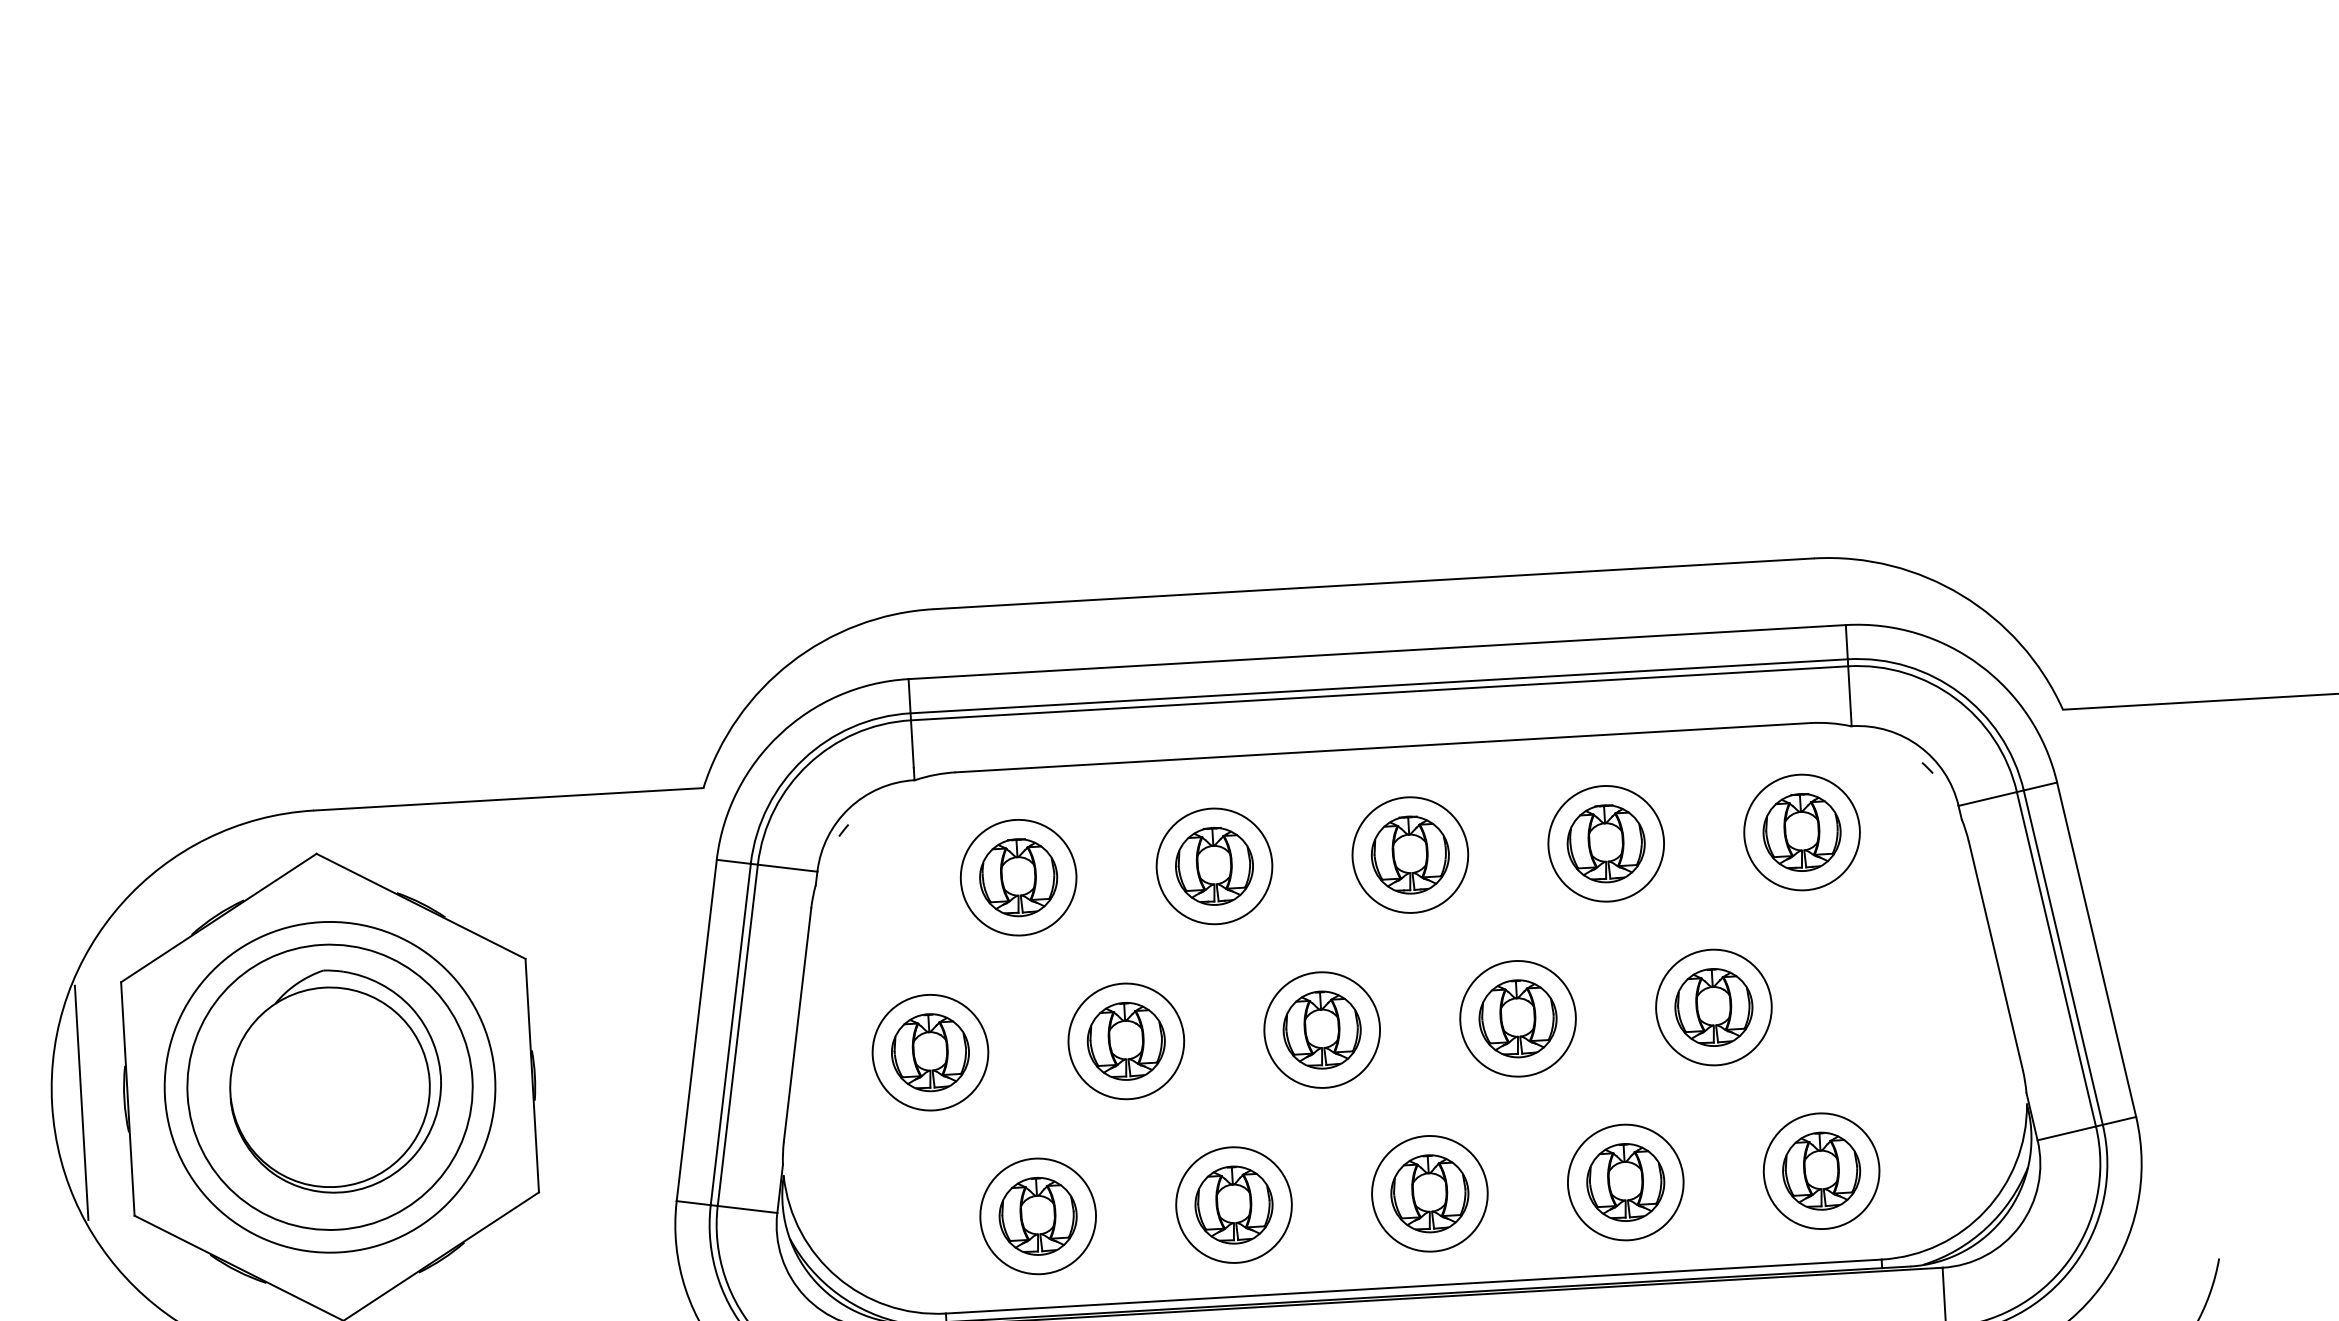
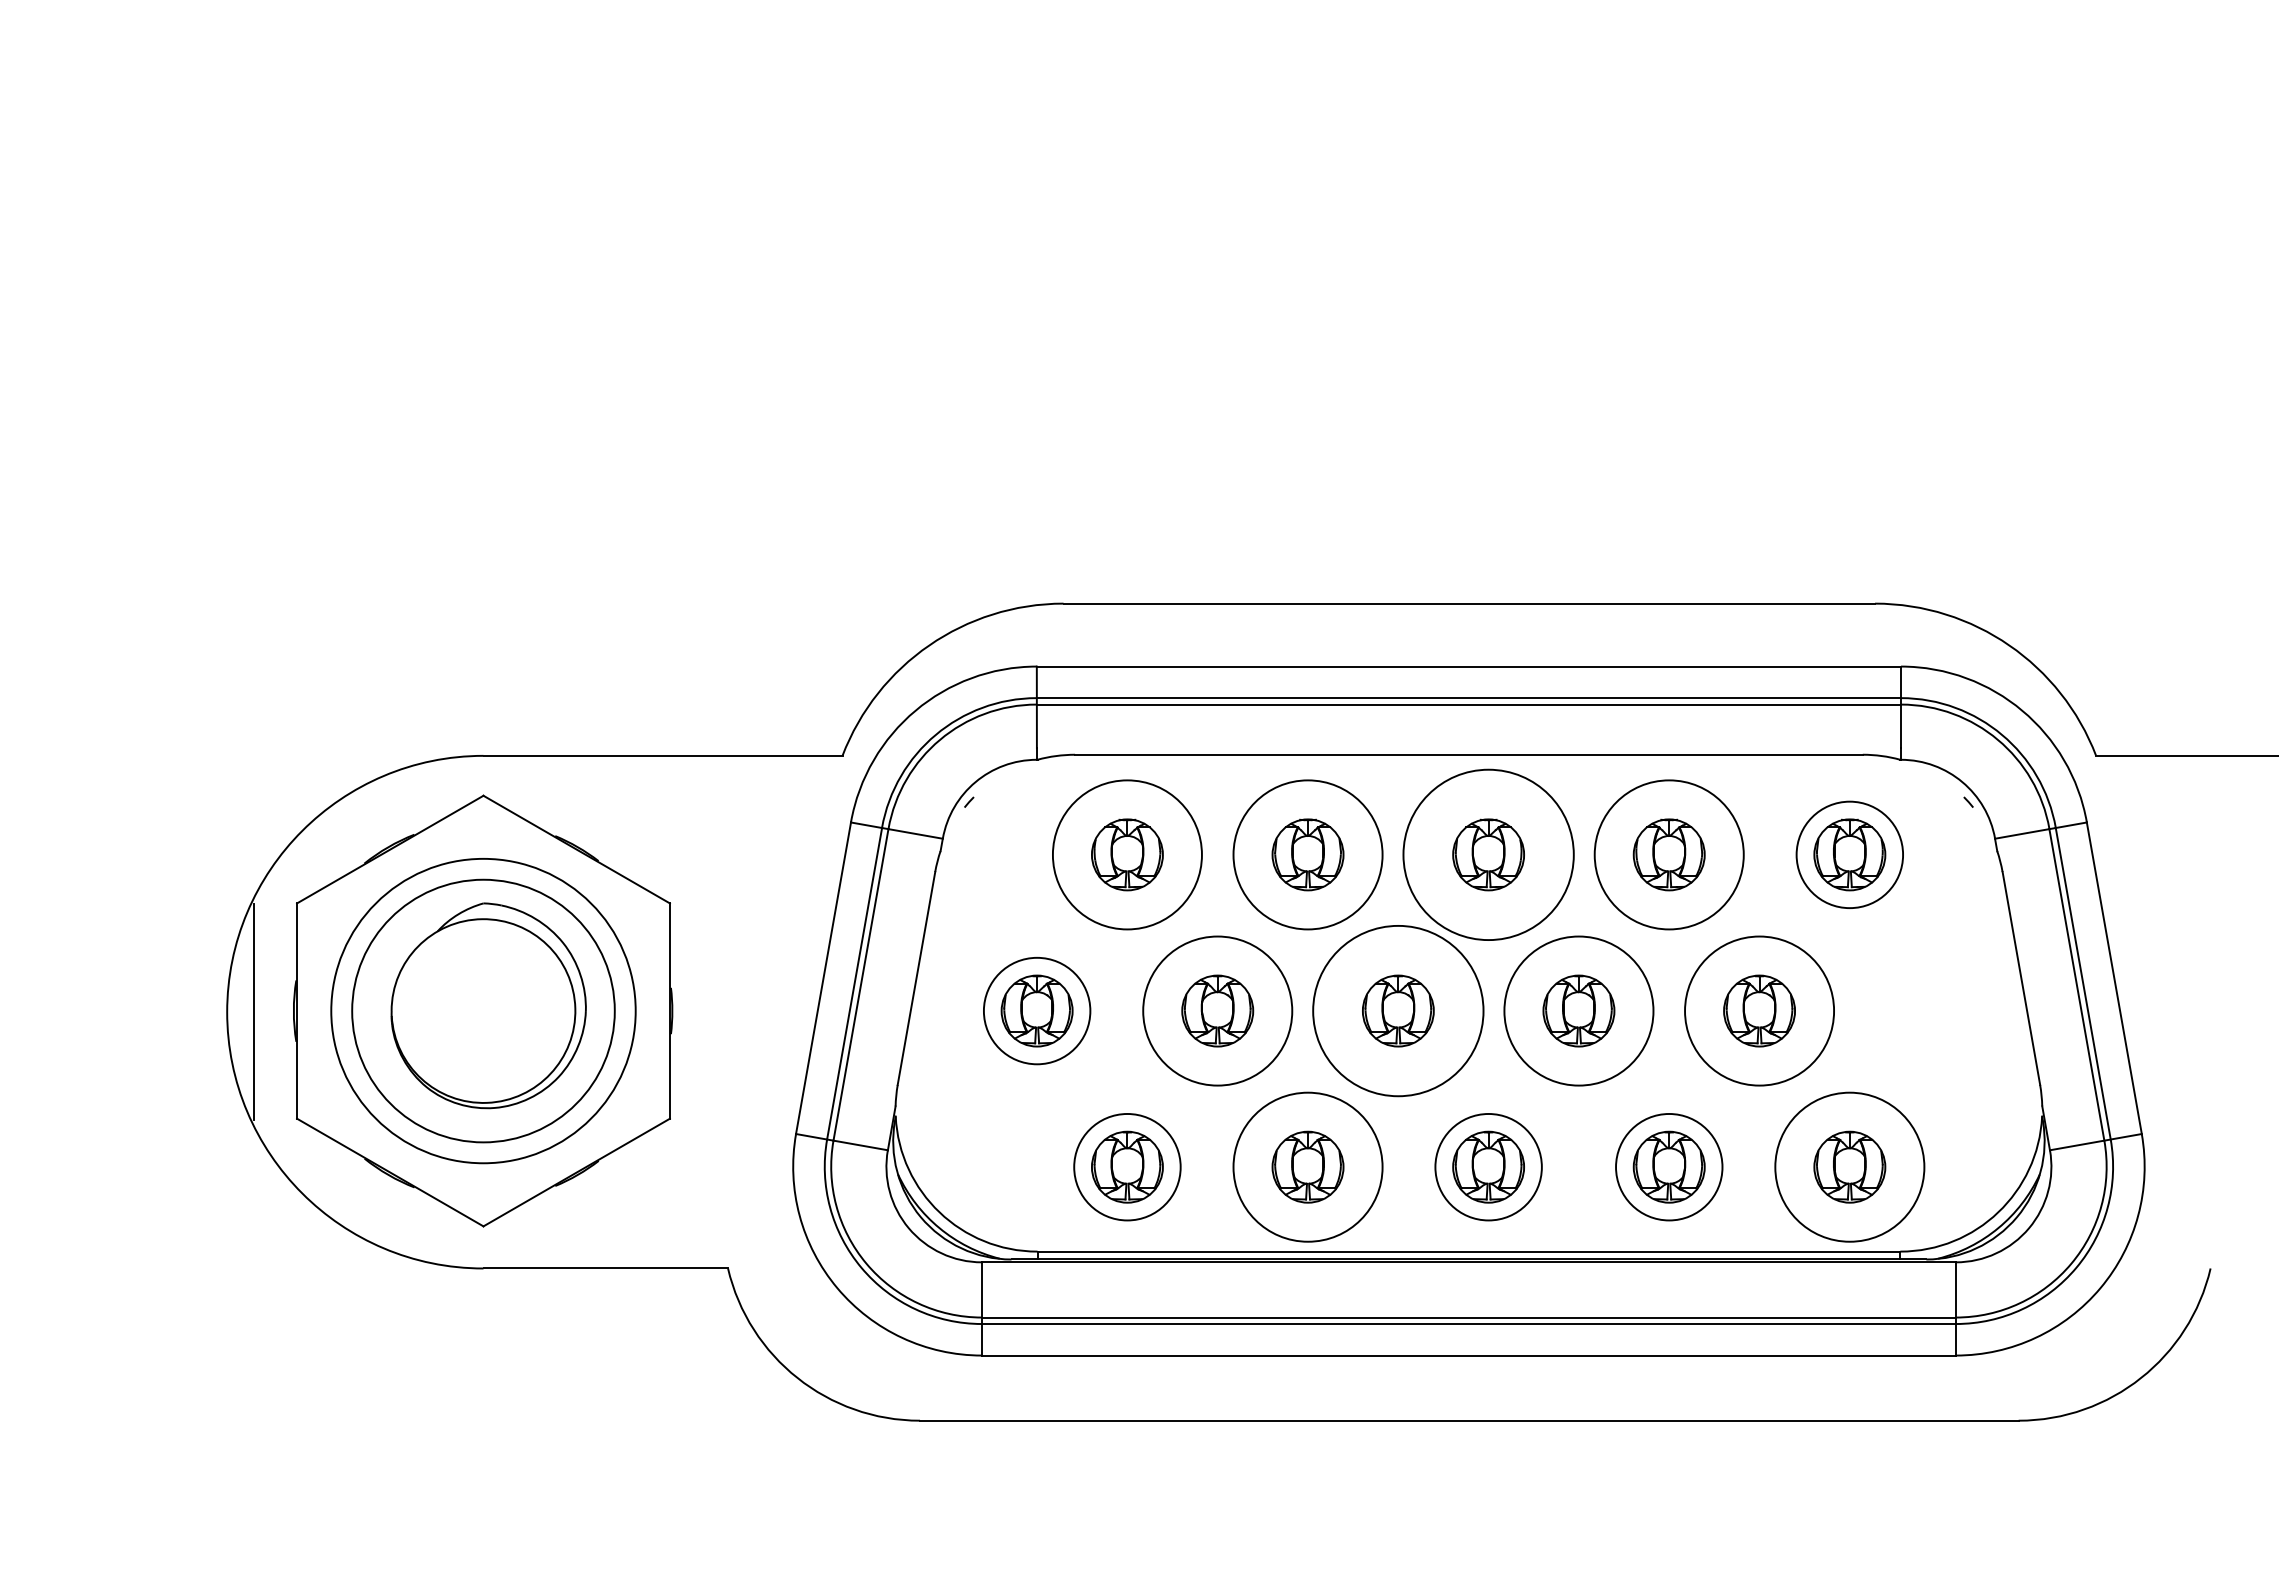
circle: (1606, 843) -> (1669, 854), size x1.4
circle: (1410, 854) -> (1488, 854), size x1.6
circle: (1213, 865) -> (1307, 854), size x1.4
circle: (1018, 877) -> (1127, 854), size x1.4
circle: (1713, 1006) -> (1759, 1010), size x1.4
circle: (1517, 1018) -> (1578, 1010), size x1.4
circle: (1322, 1029) -> (1398, 1010), size x1.6
circle: (1126, 1040) -> (1217, 1010), size x1.4
circle: (1821, 1170) -> (1849, 1166), size x1.4
circle: (1233, 1204) -> (1307, 1166), size x1.4

